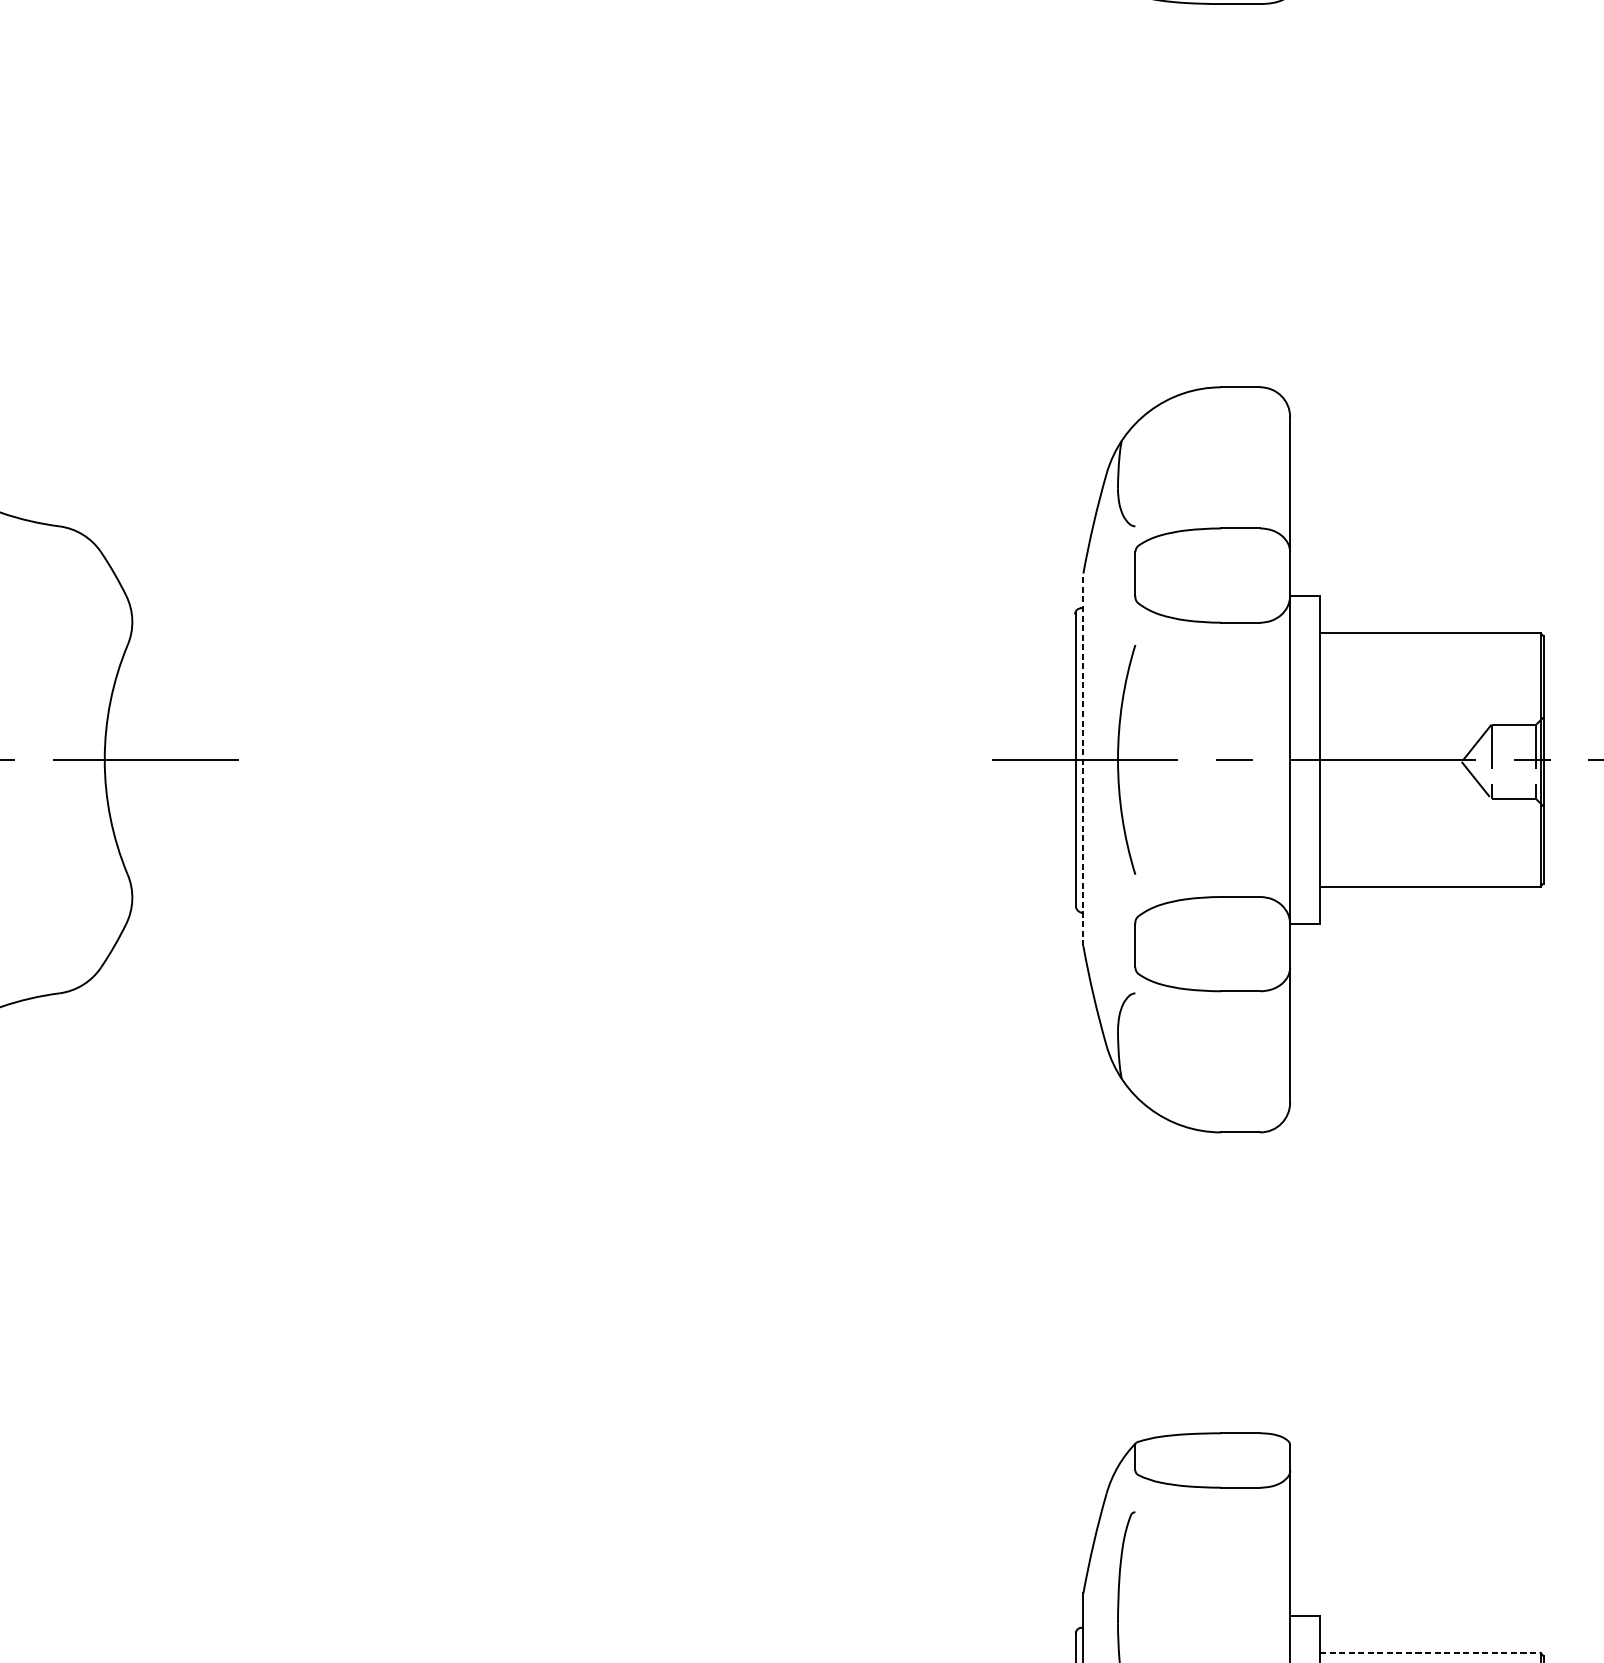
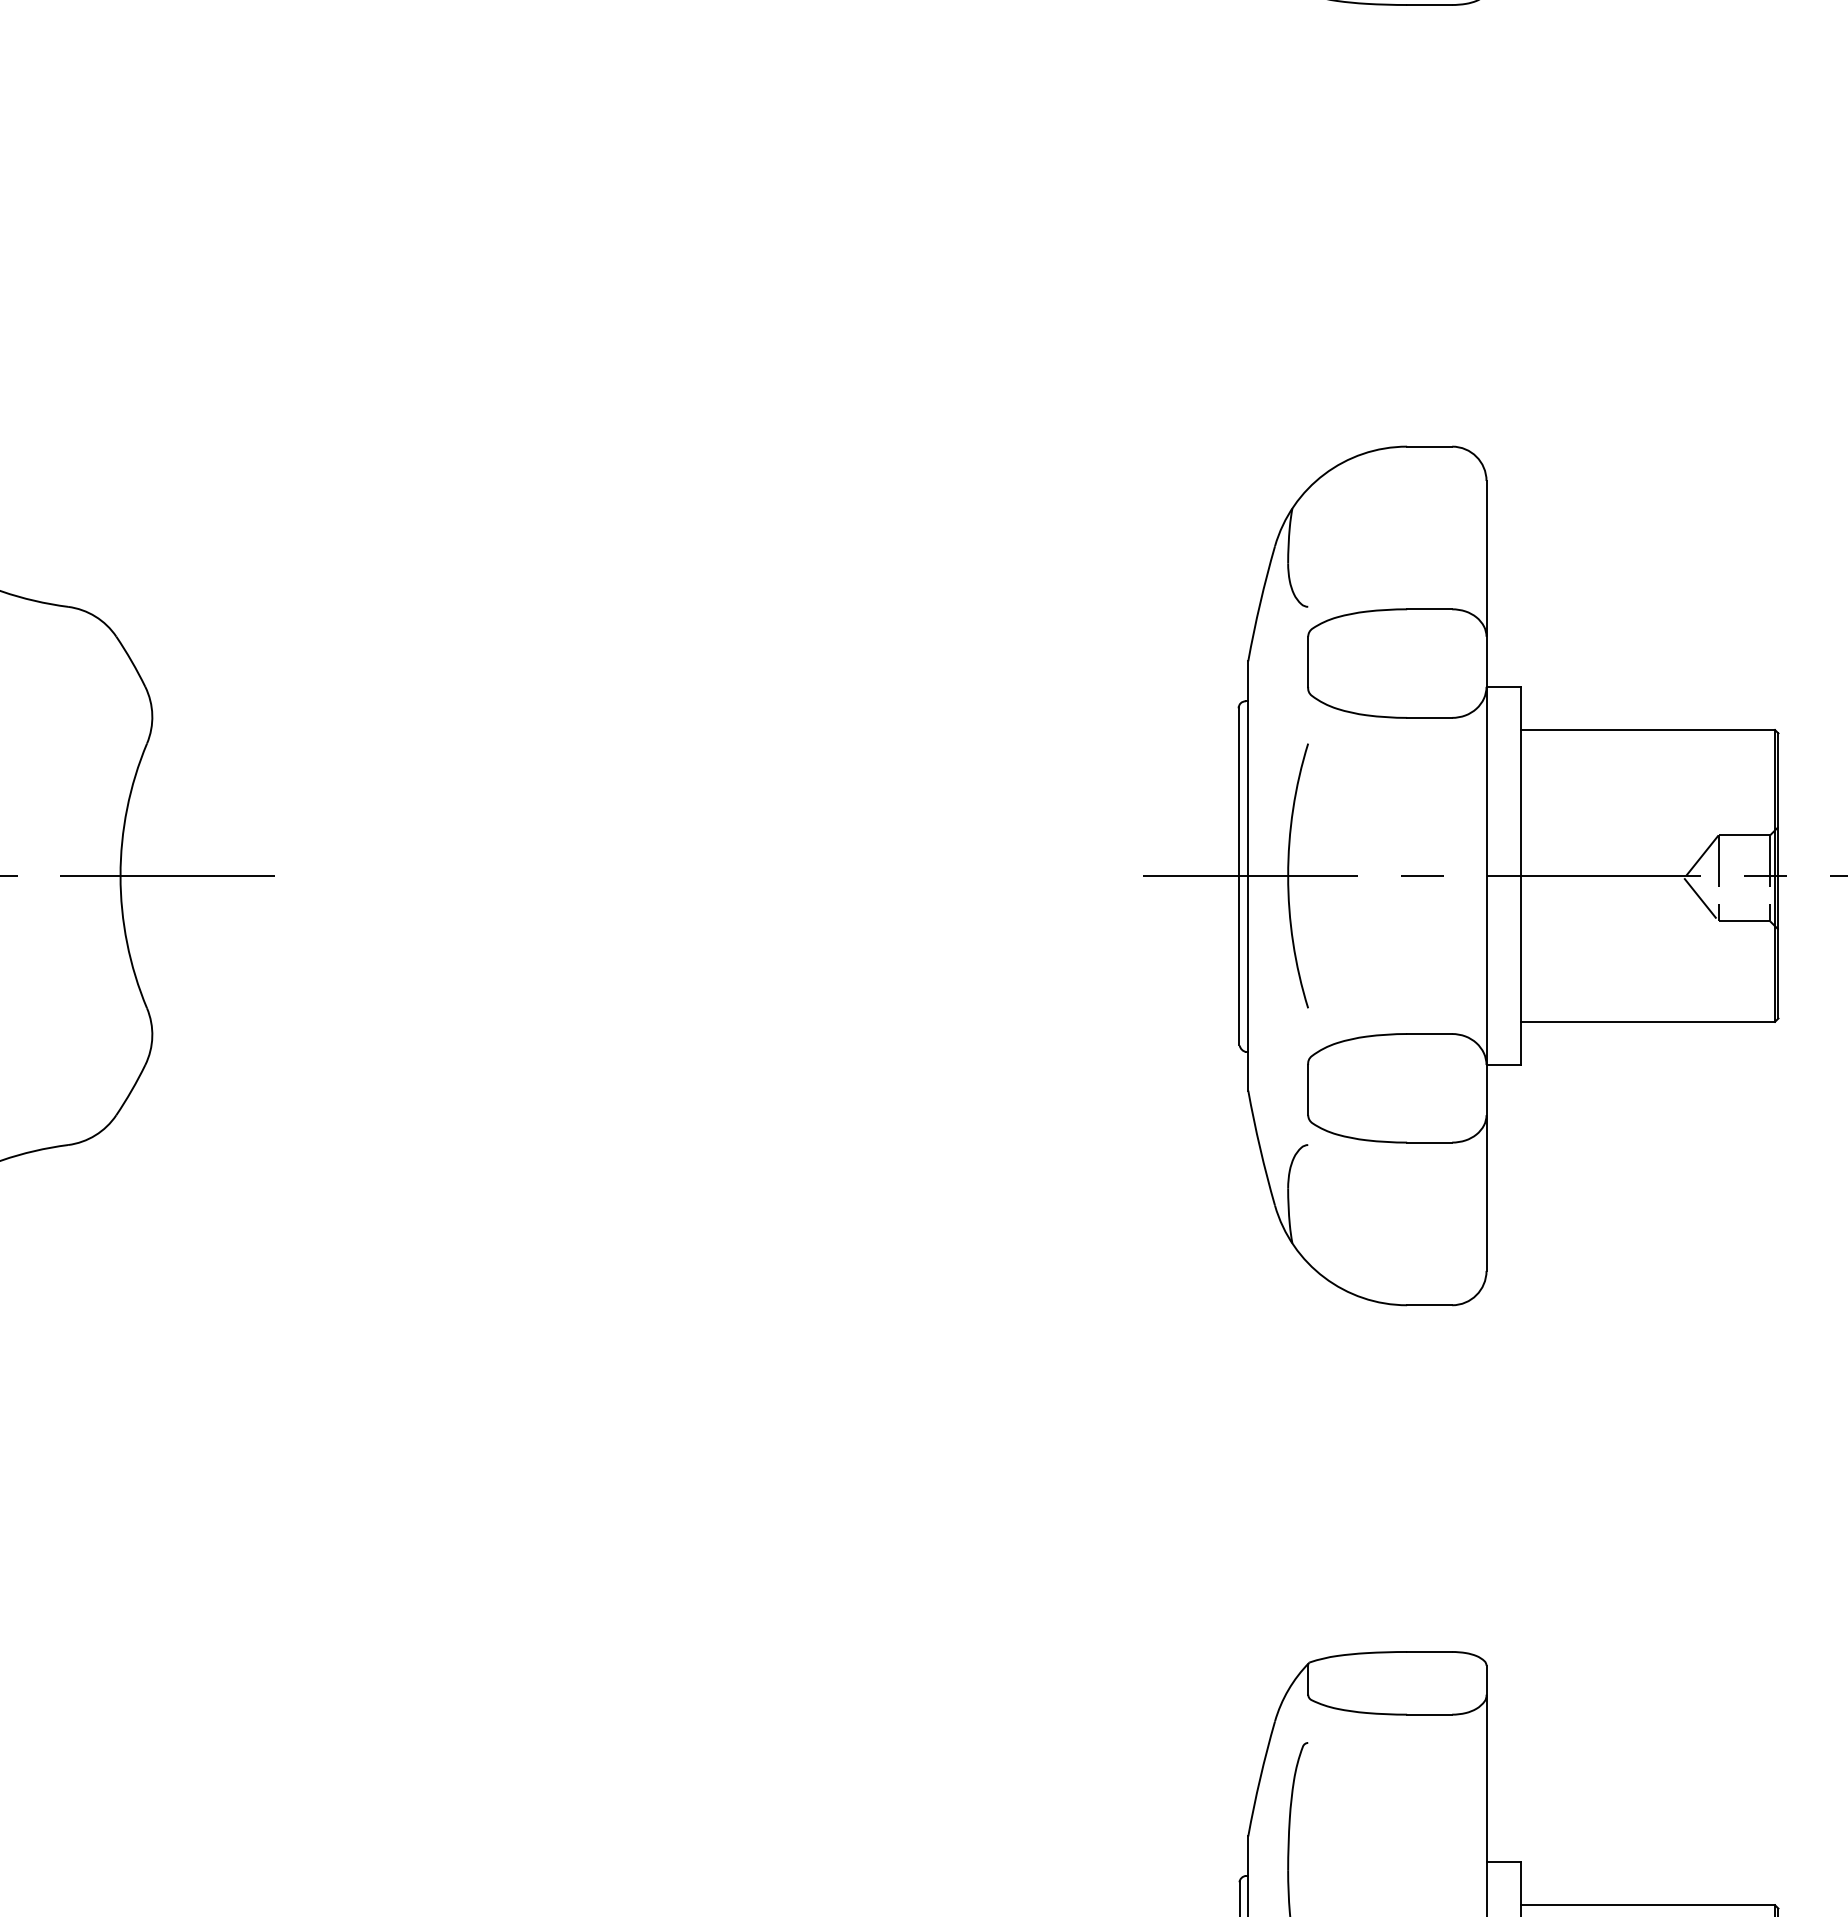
line: (1083, 759) -> (1248, 875), dashed -> solid
line: (1430, 1653) -> (1648, 1905), dashed -> solid

